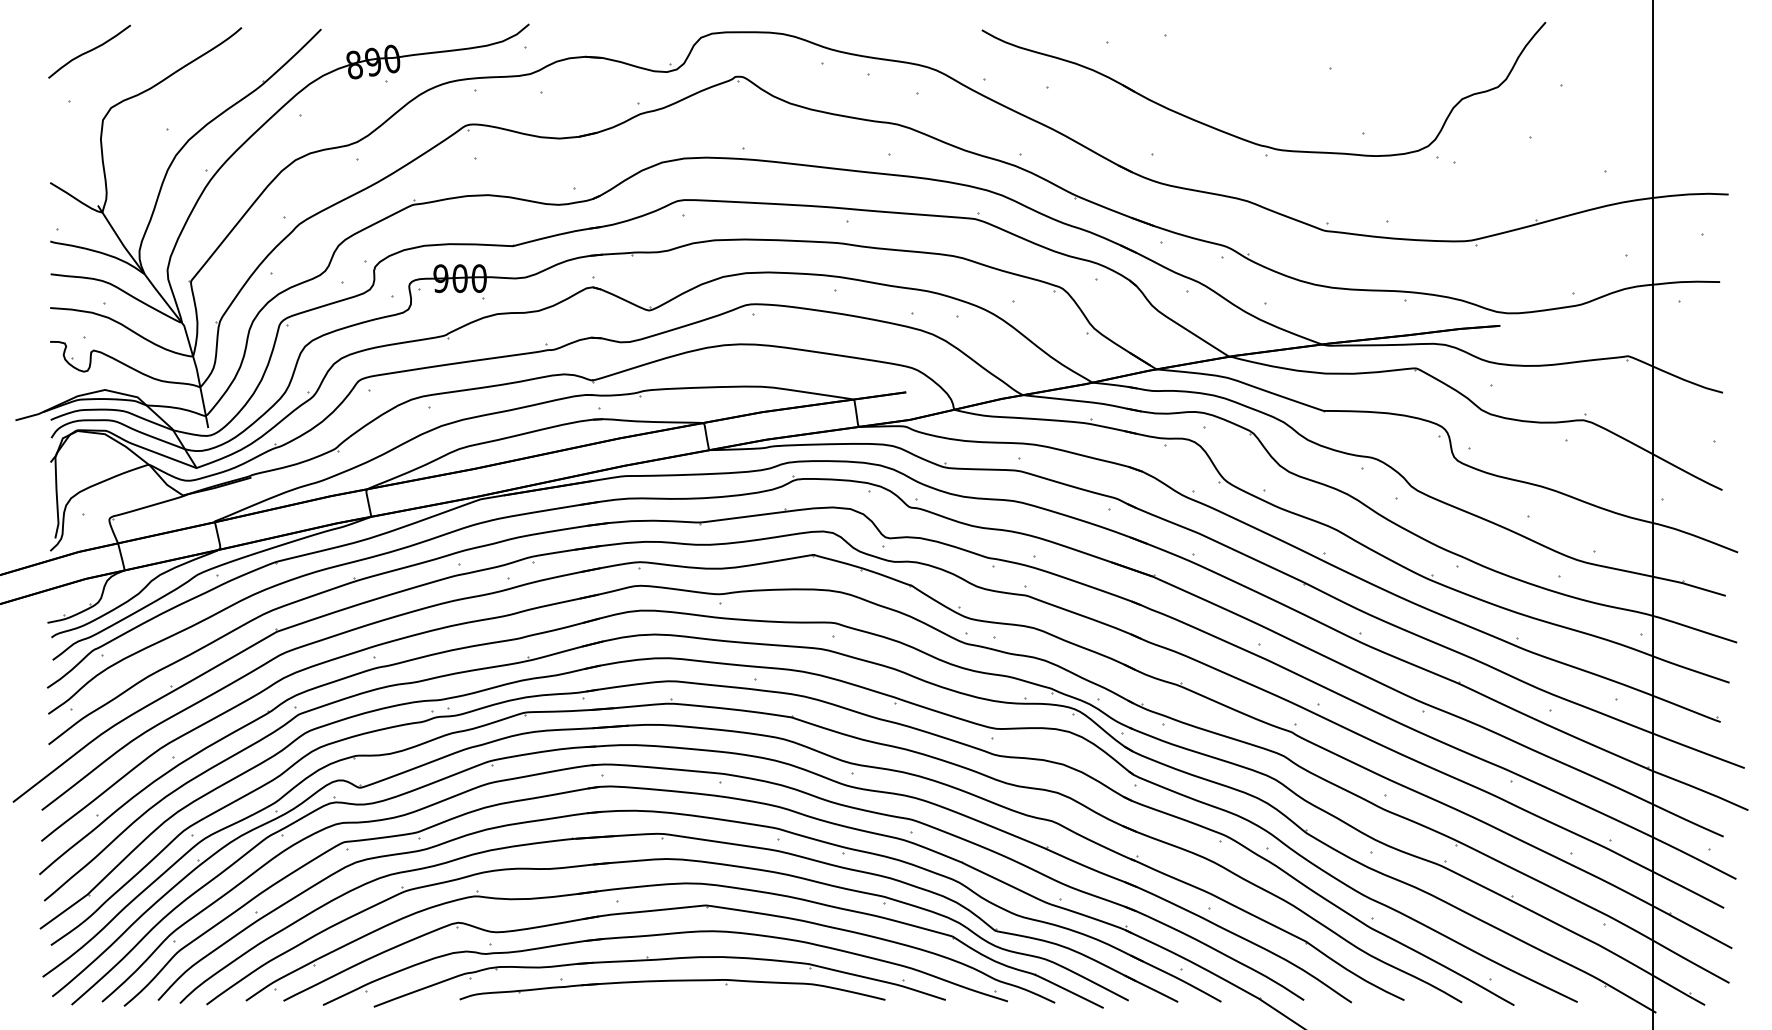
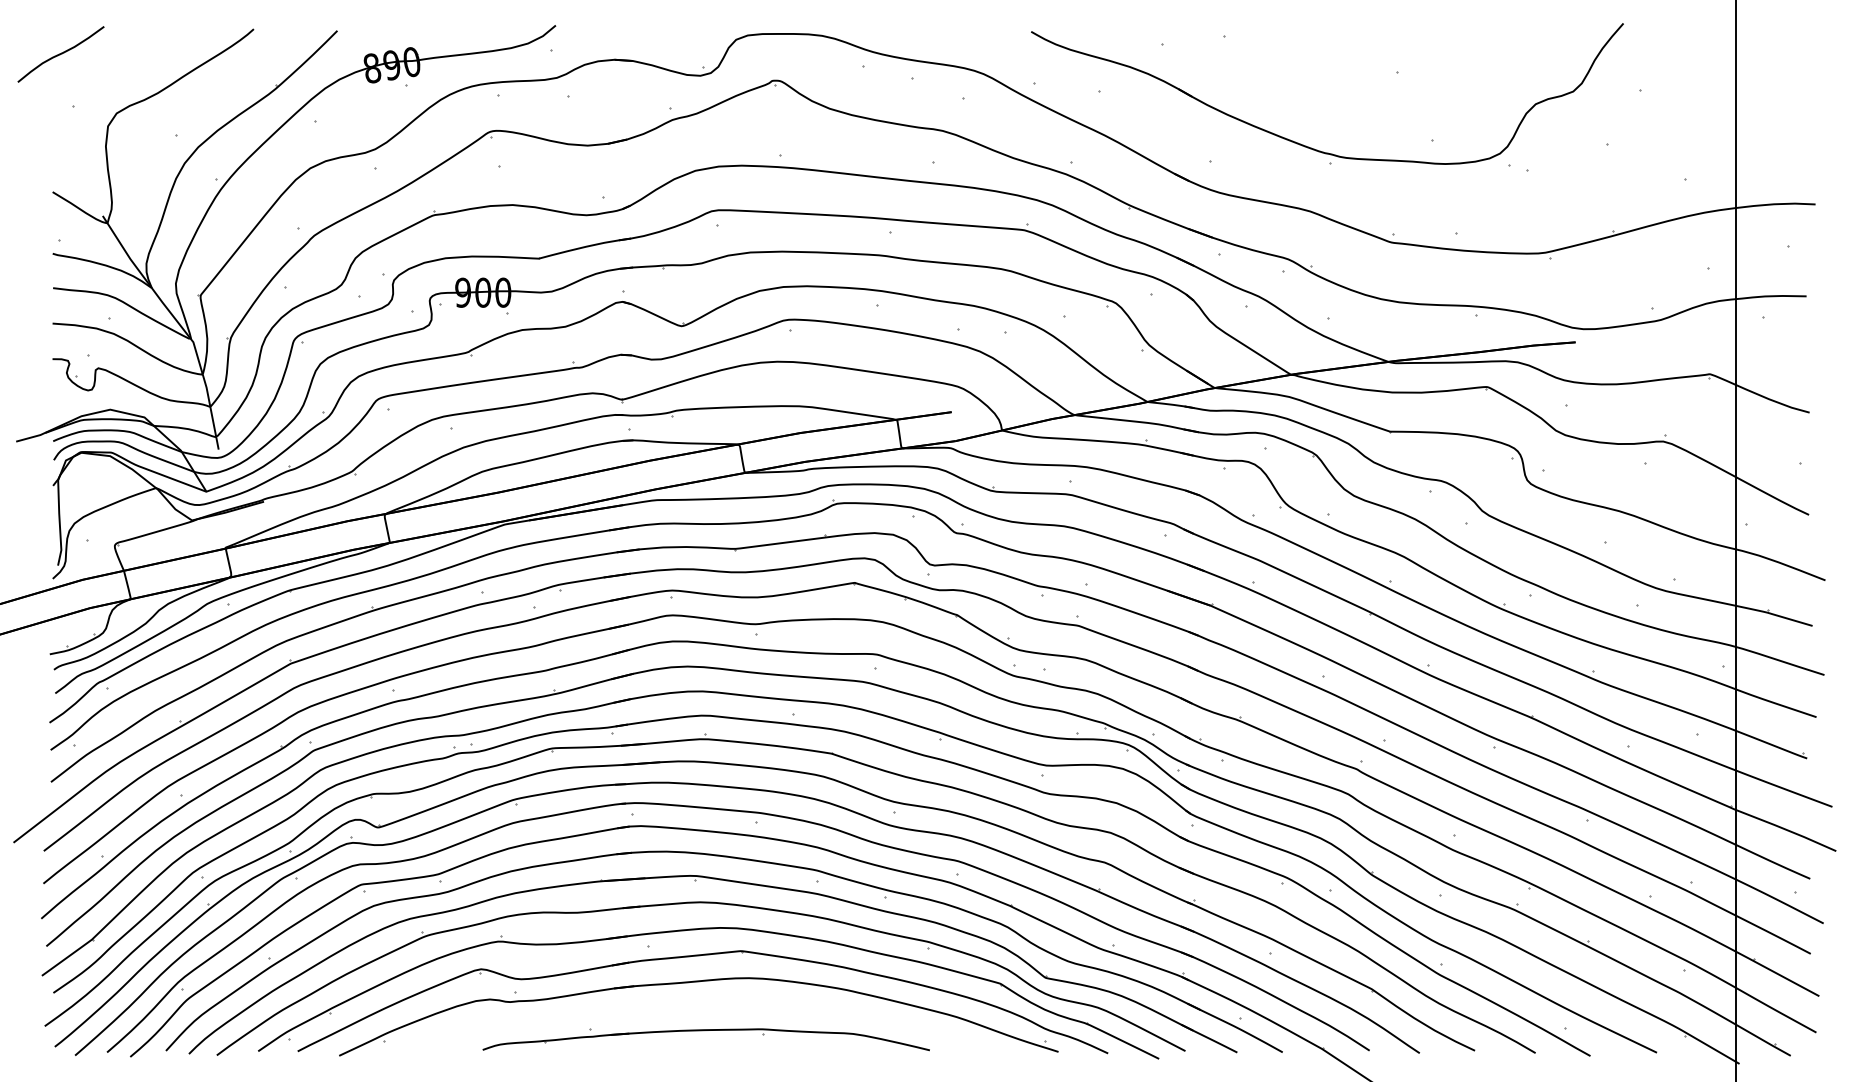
curve: (89, 51) -> (60, 54), moved
part: (655, 961) -> (688, 1009), removed

